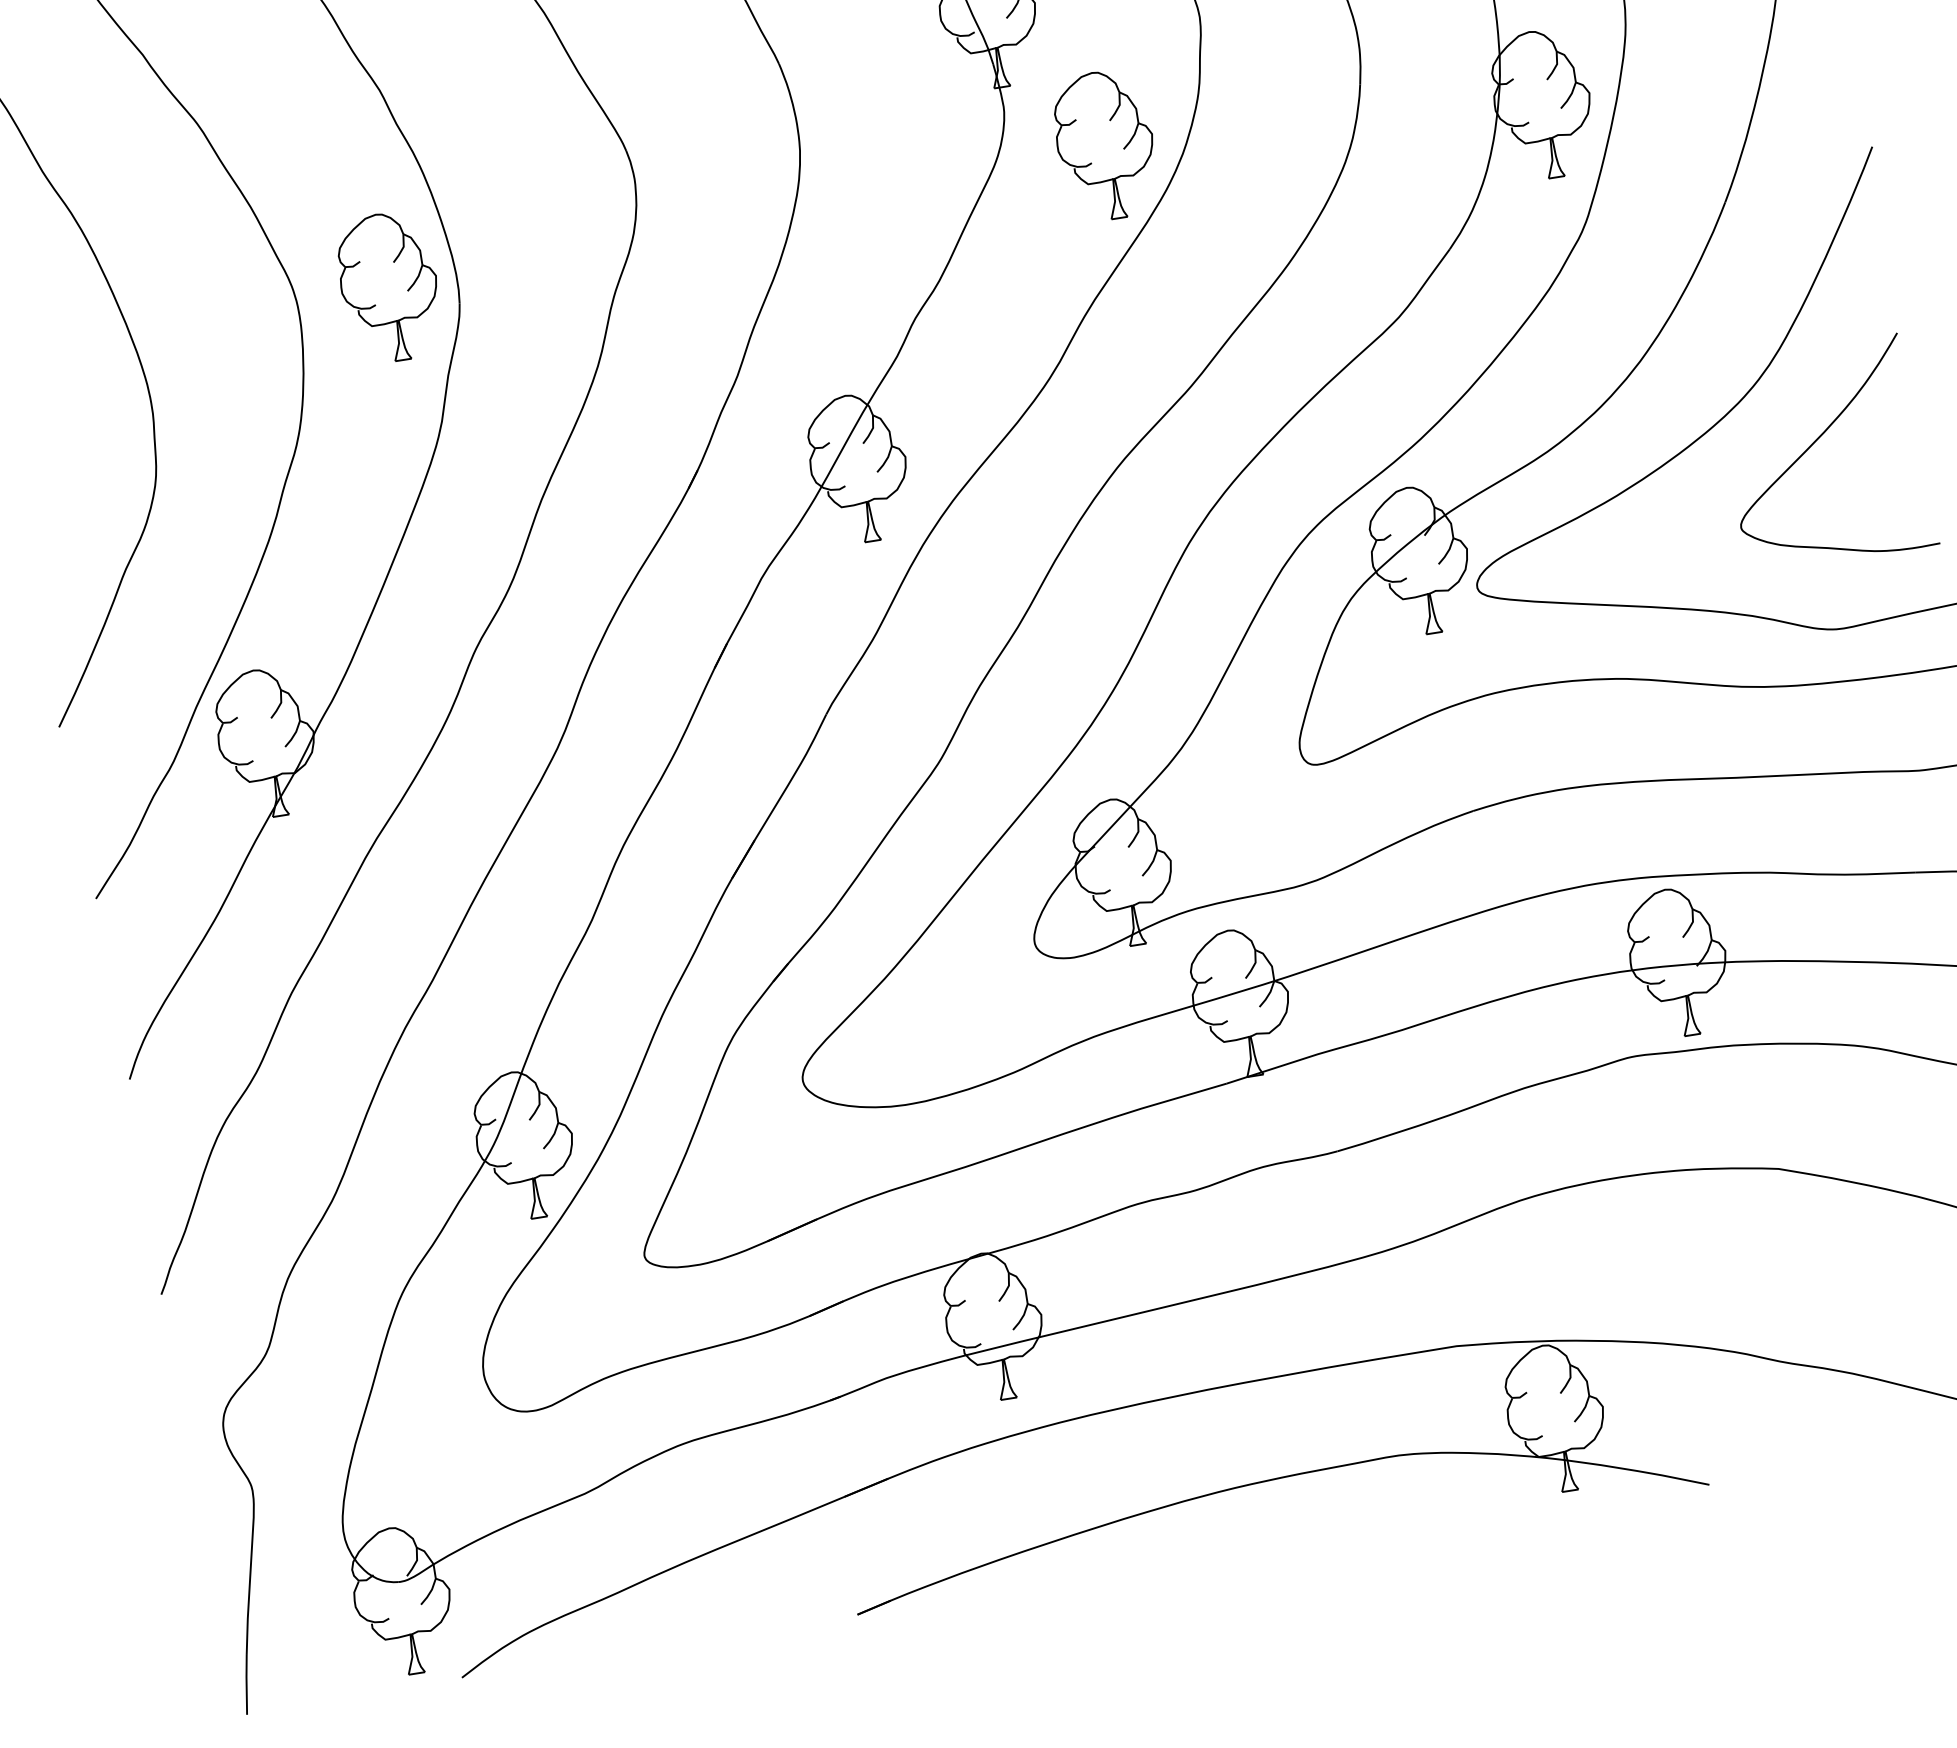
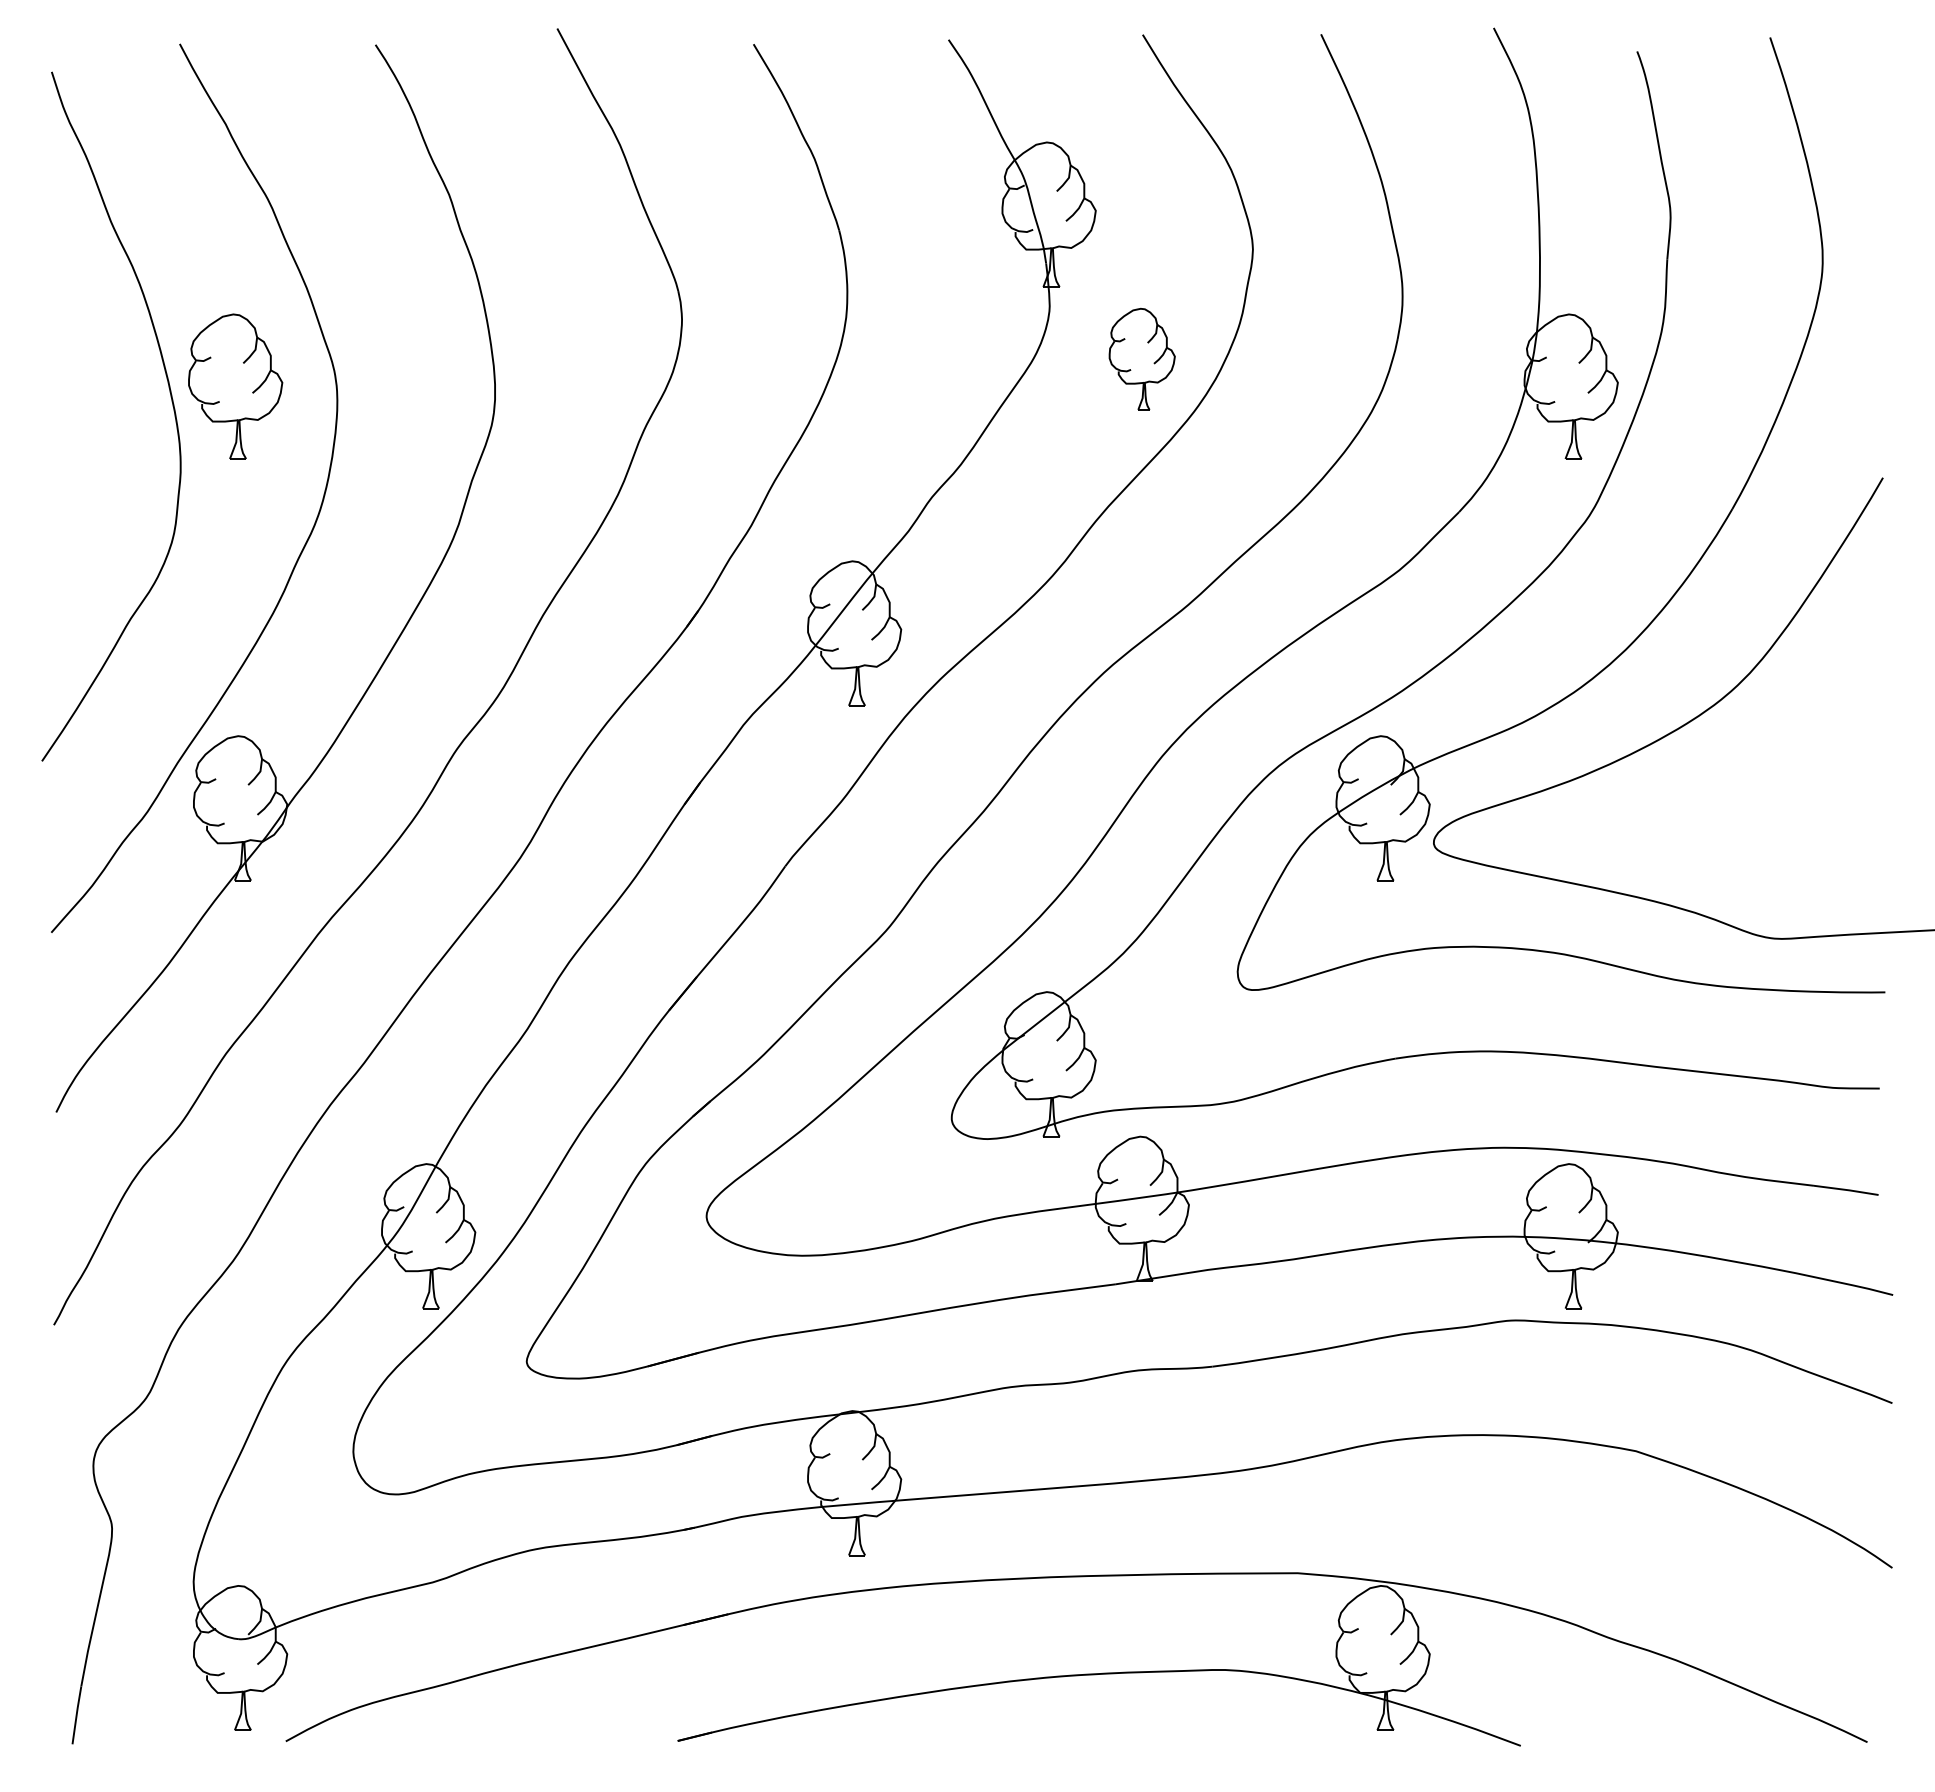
part: (1104, 145) -> (1141, 359), size x0.7
part: (389, 287) -> (235, 386), moved
curve: (1815, 443) -> (1782, 755), removed

